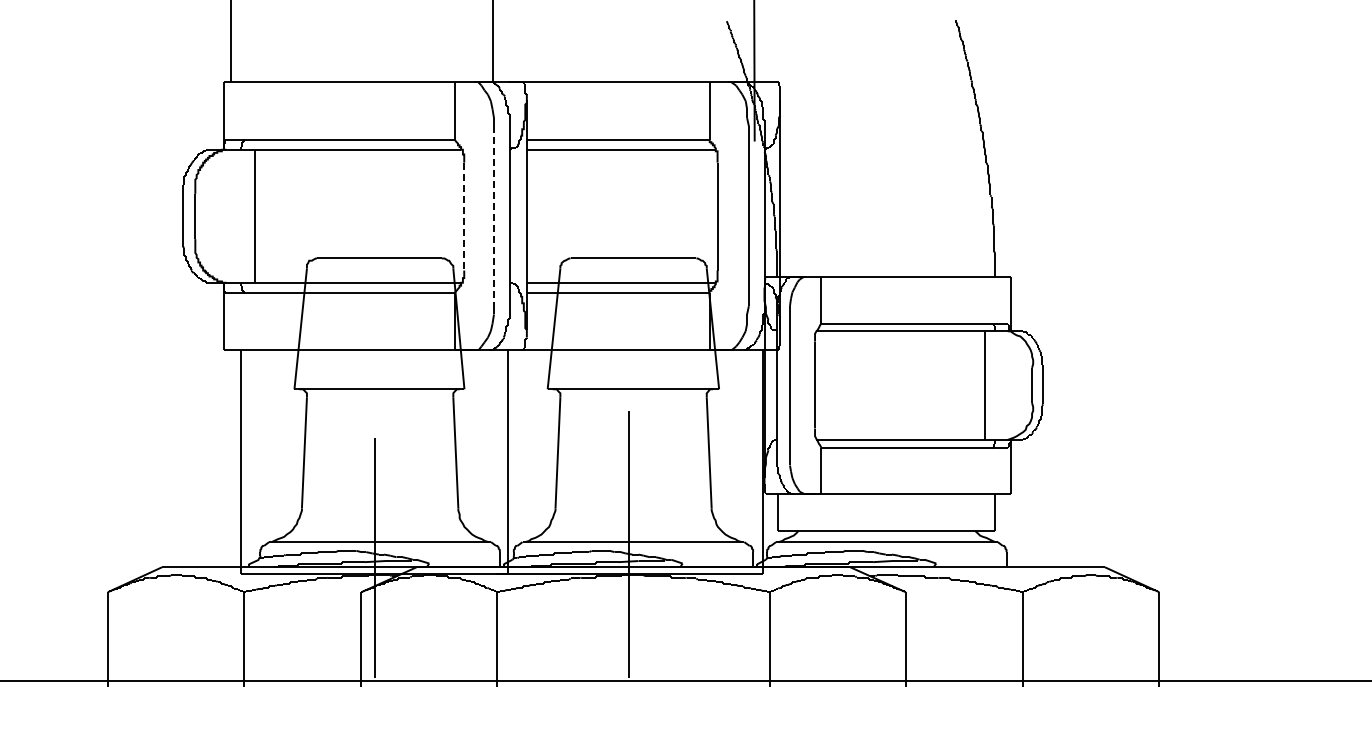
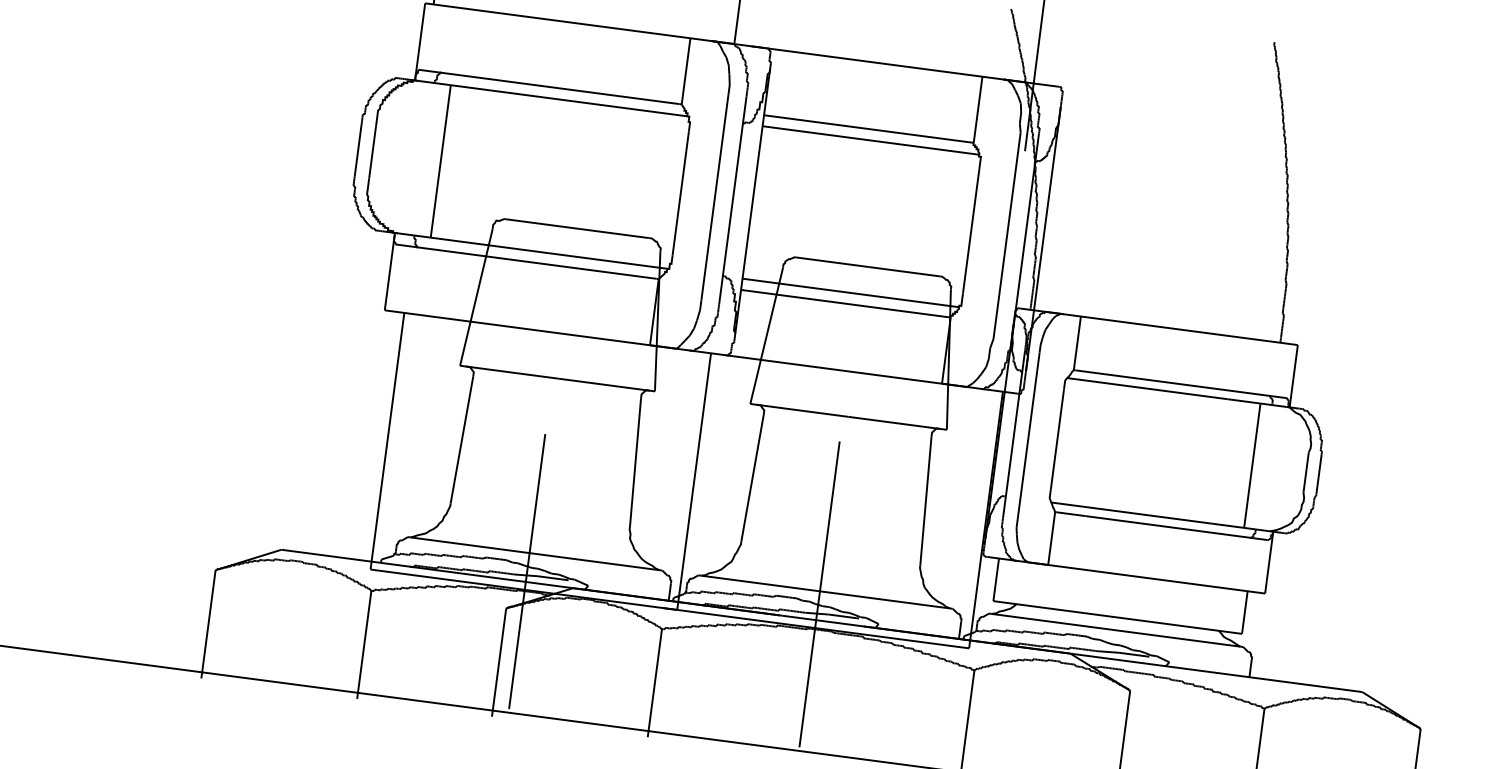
line: (464, 216) -> (681, 193), dashed -> solid
line: (494, 216) -> (715, 197), dashed -> solid

